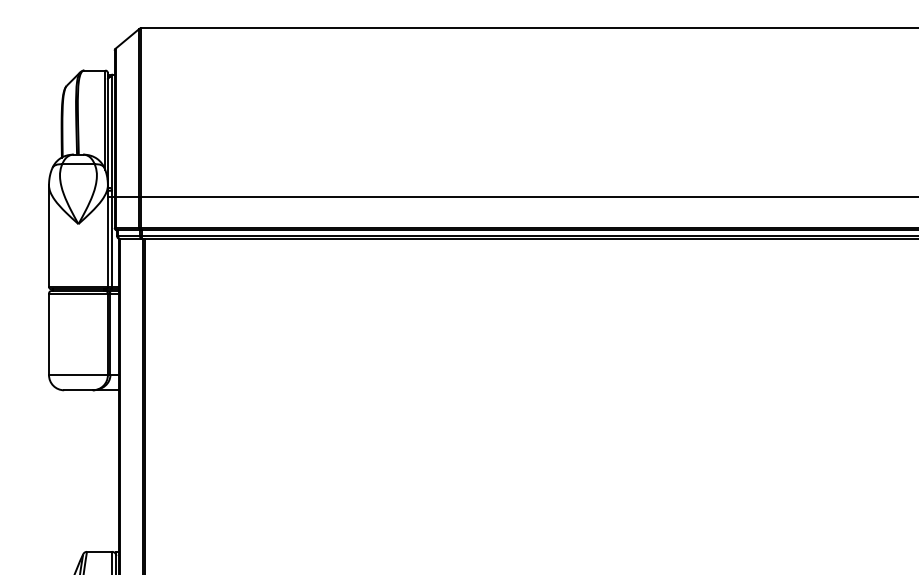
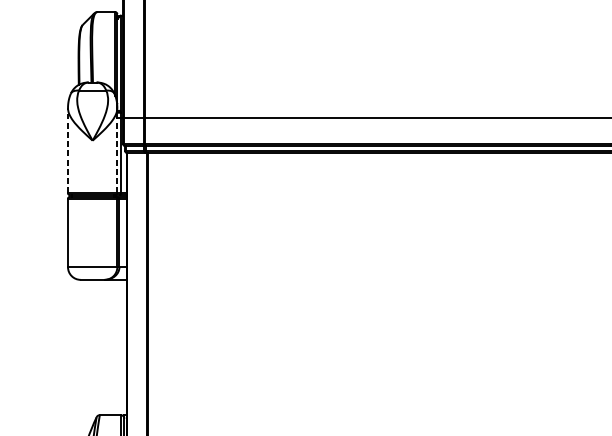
line: (49, 236) -> (68, 151), solid -> dashed
line: (107, 238) -> (116, 152), solid -> dashed

